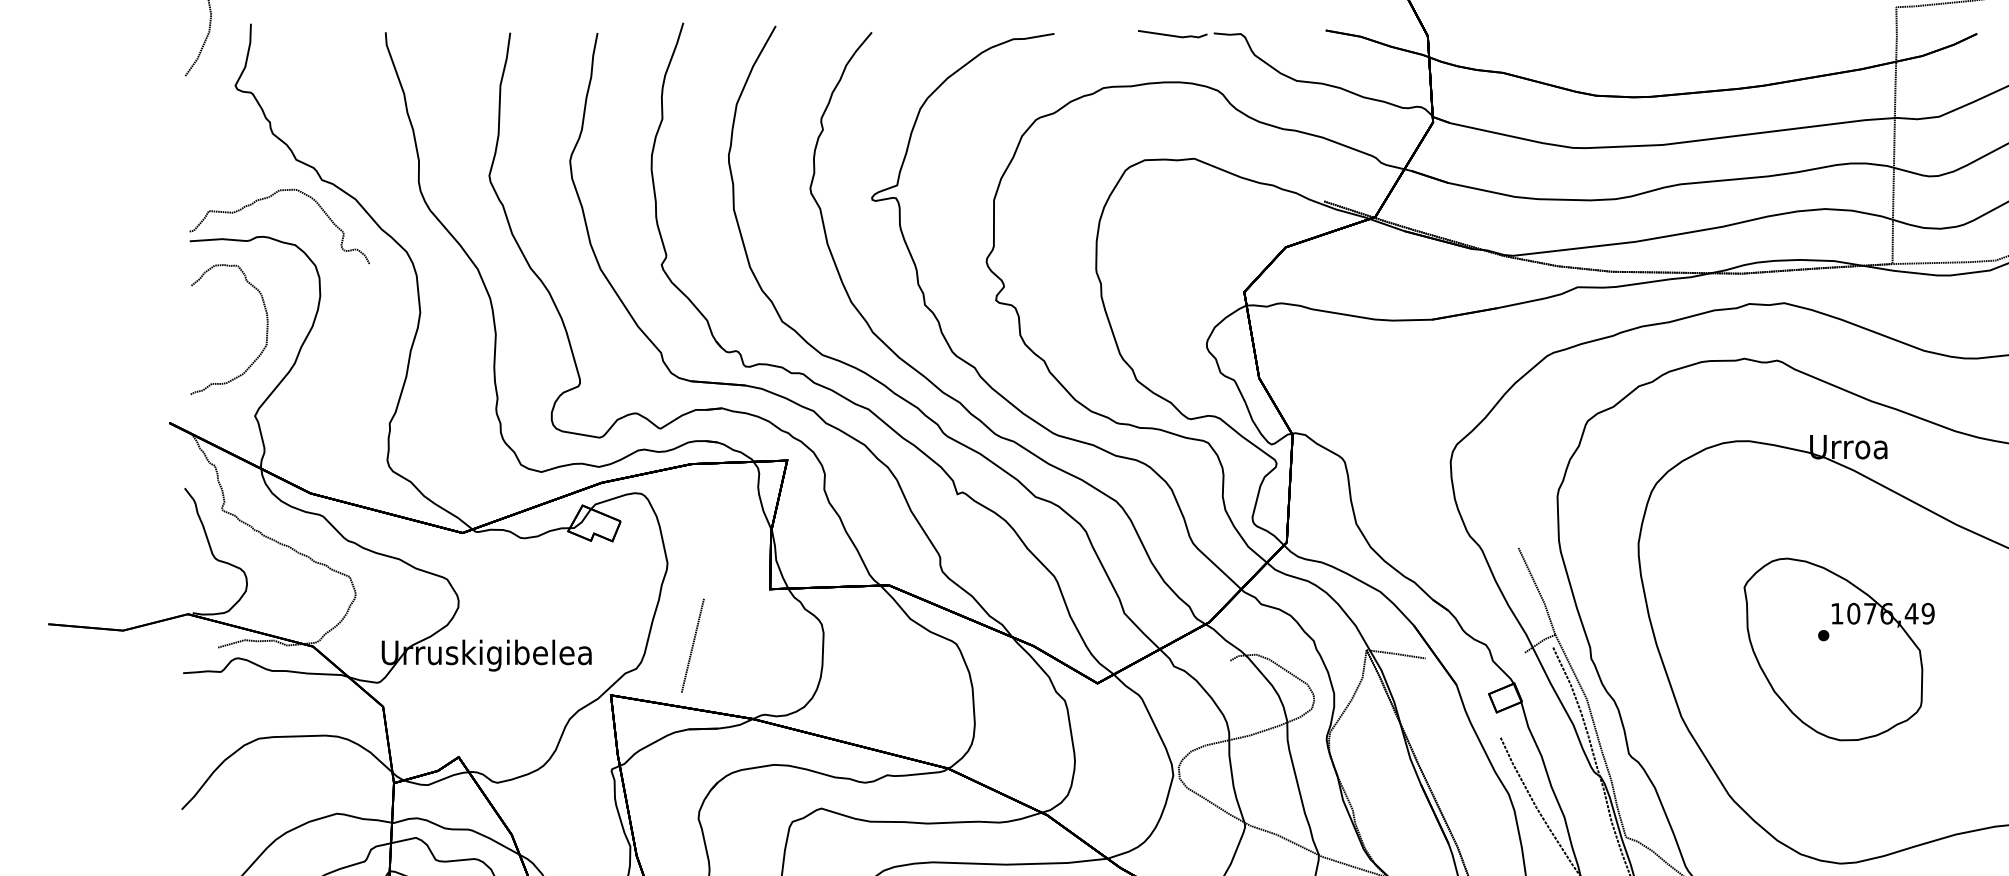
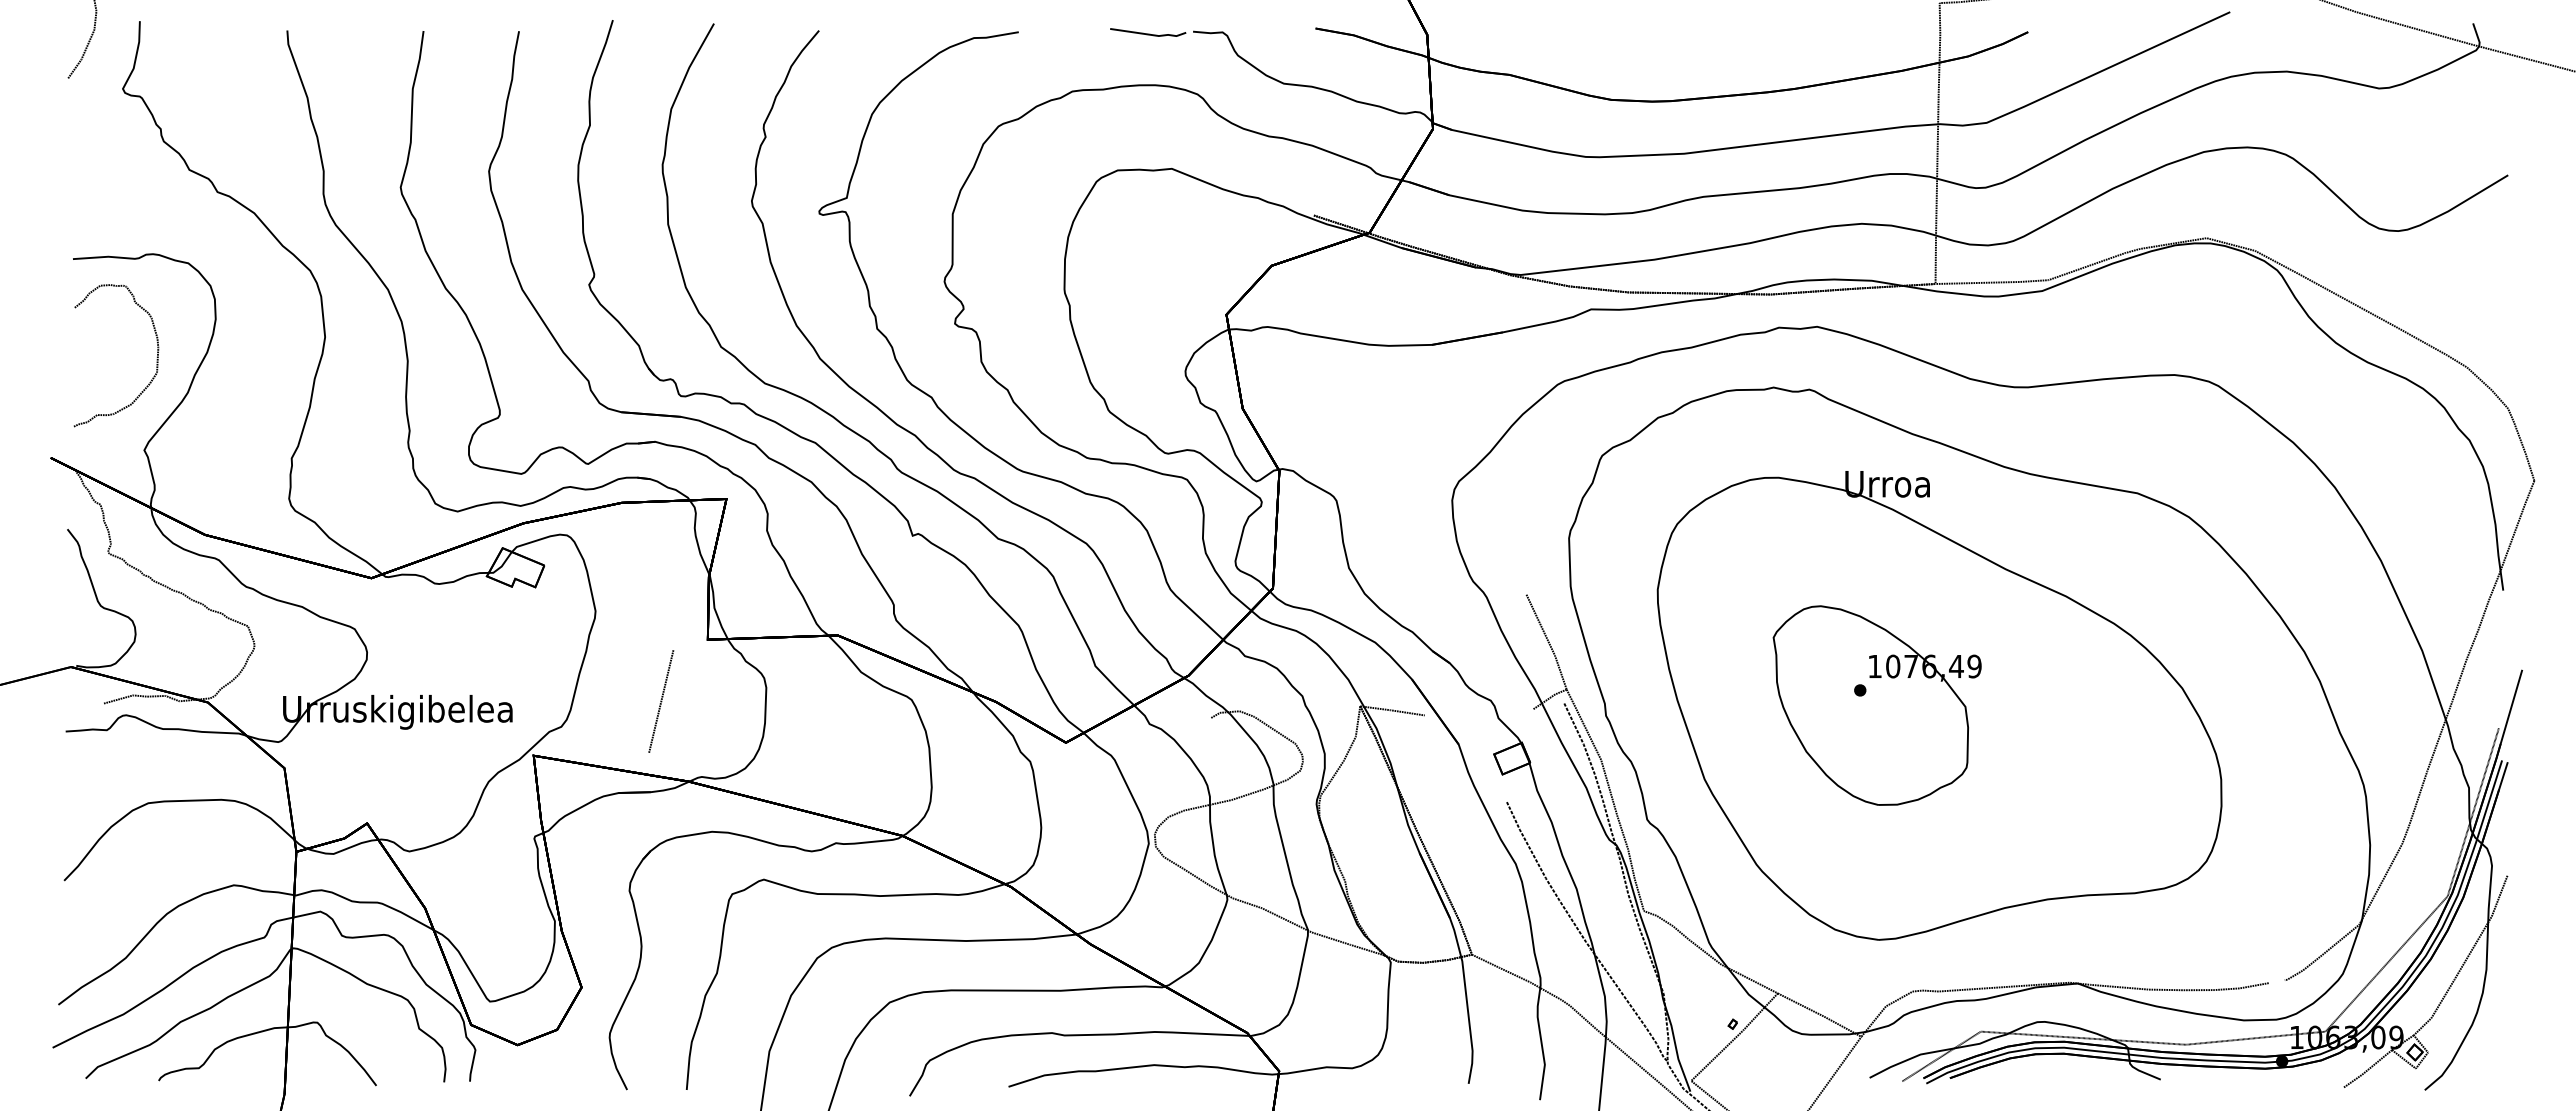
curve: (267, 198) -> (158, 212), removed
line: (693, 645) -> (661, 701), moved

